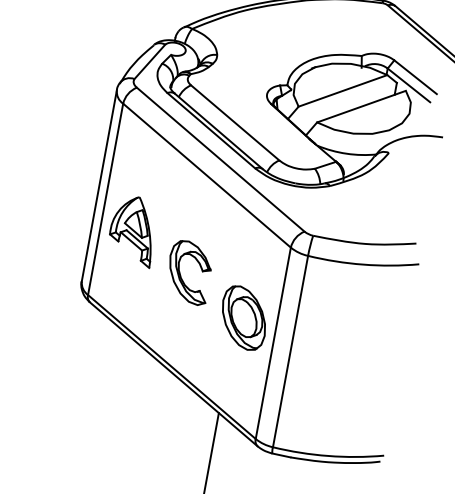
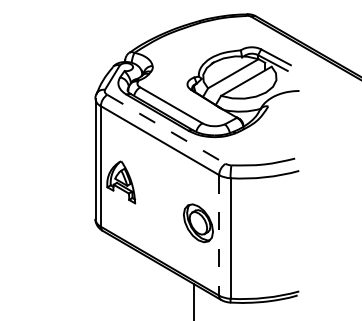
line: (220, 159) -> (166, 129), solid -> dashed
part: (188, 272) -> (159, 201), removed
line: (273, 343) -> (219, 235), solid -> dashed

